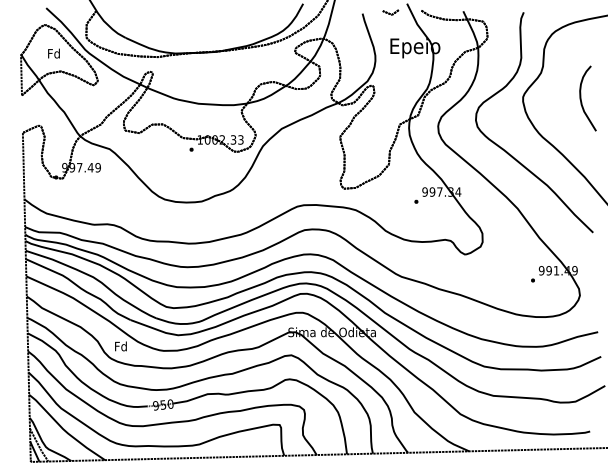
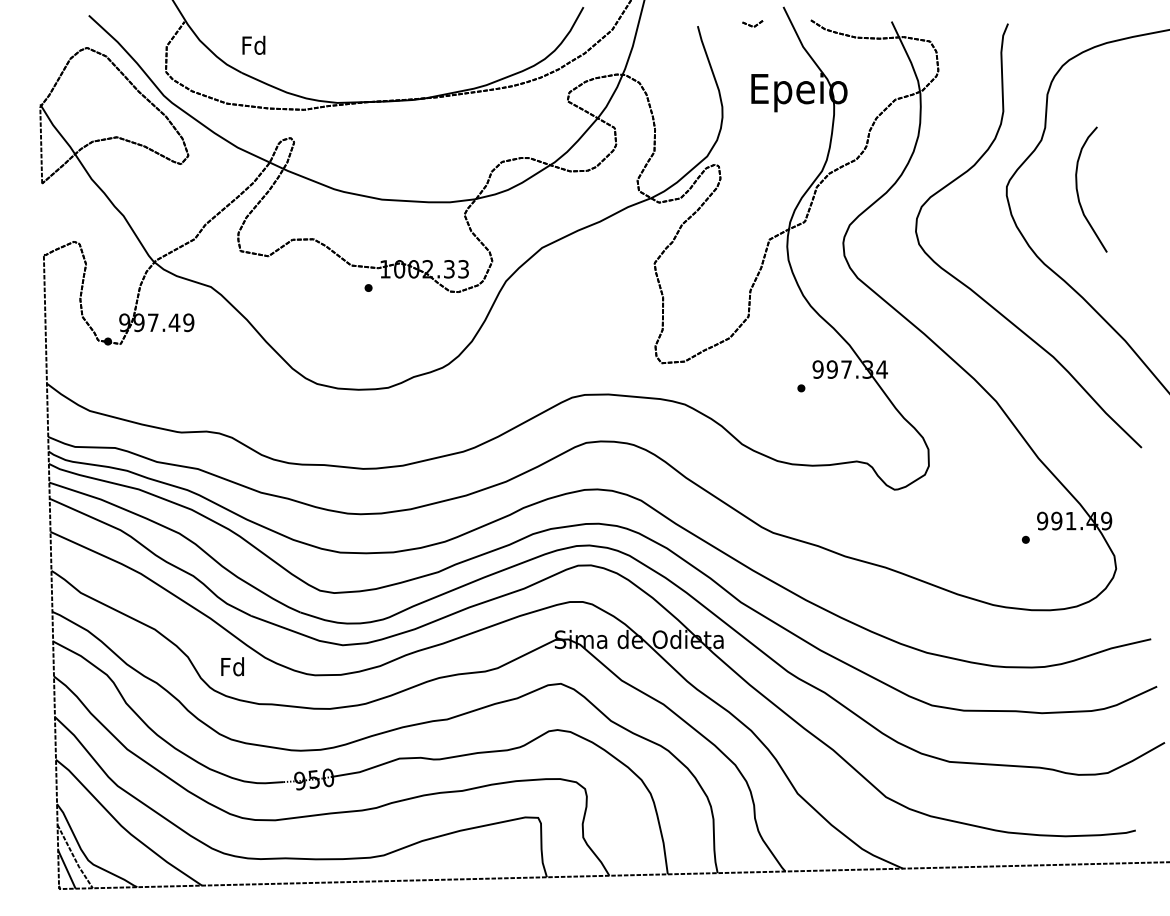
part: (390, 12) -> (751, 23), size x0.7
text: (53, 53) -> (252, 45), moved
curve: (581, 98) -> (1078, 189), moved

